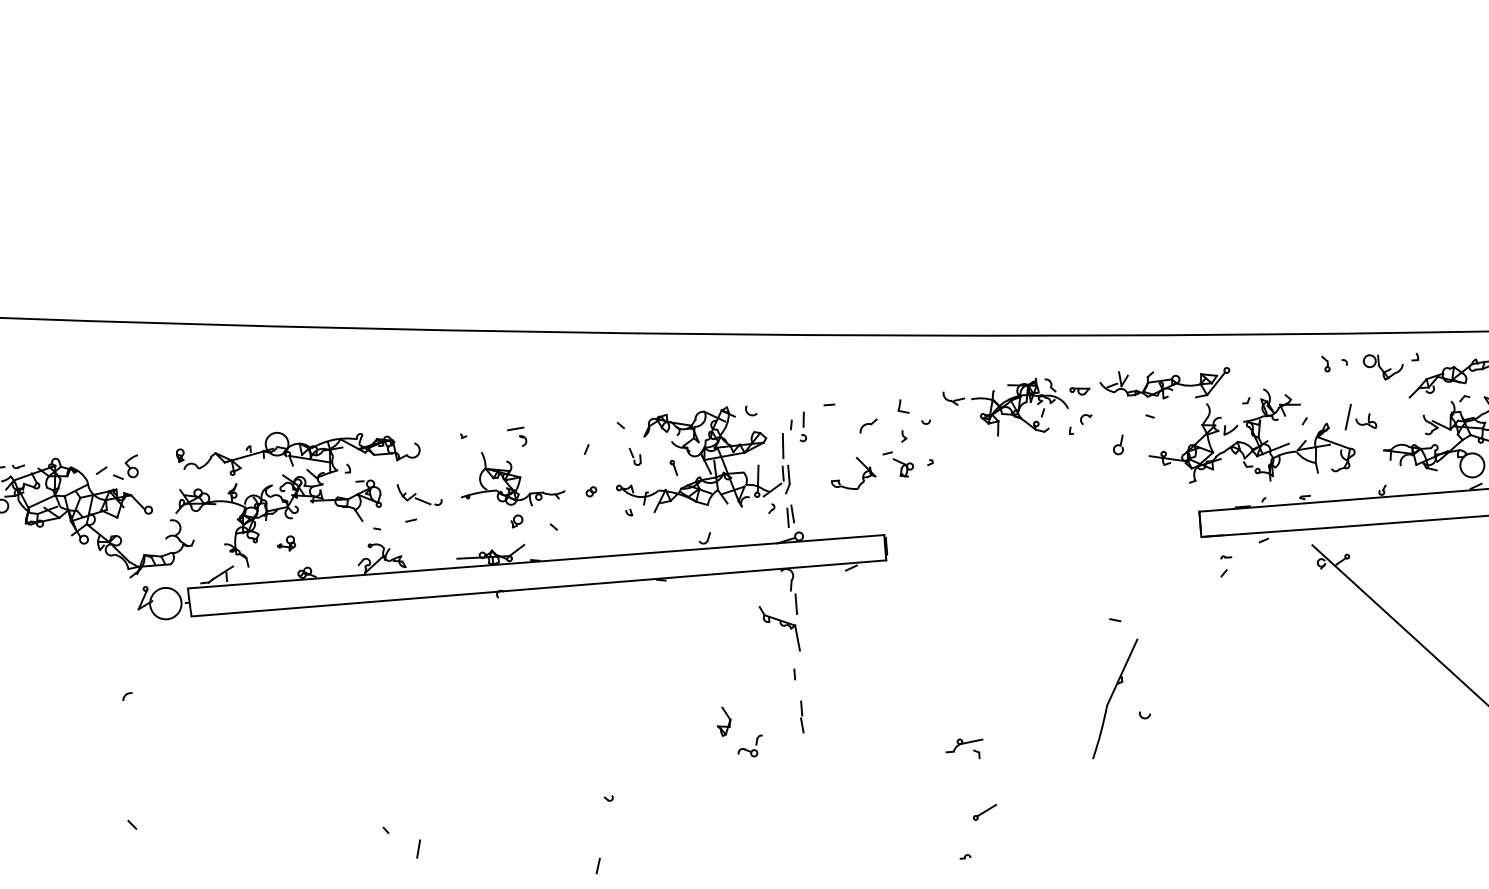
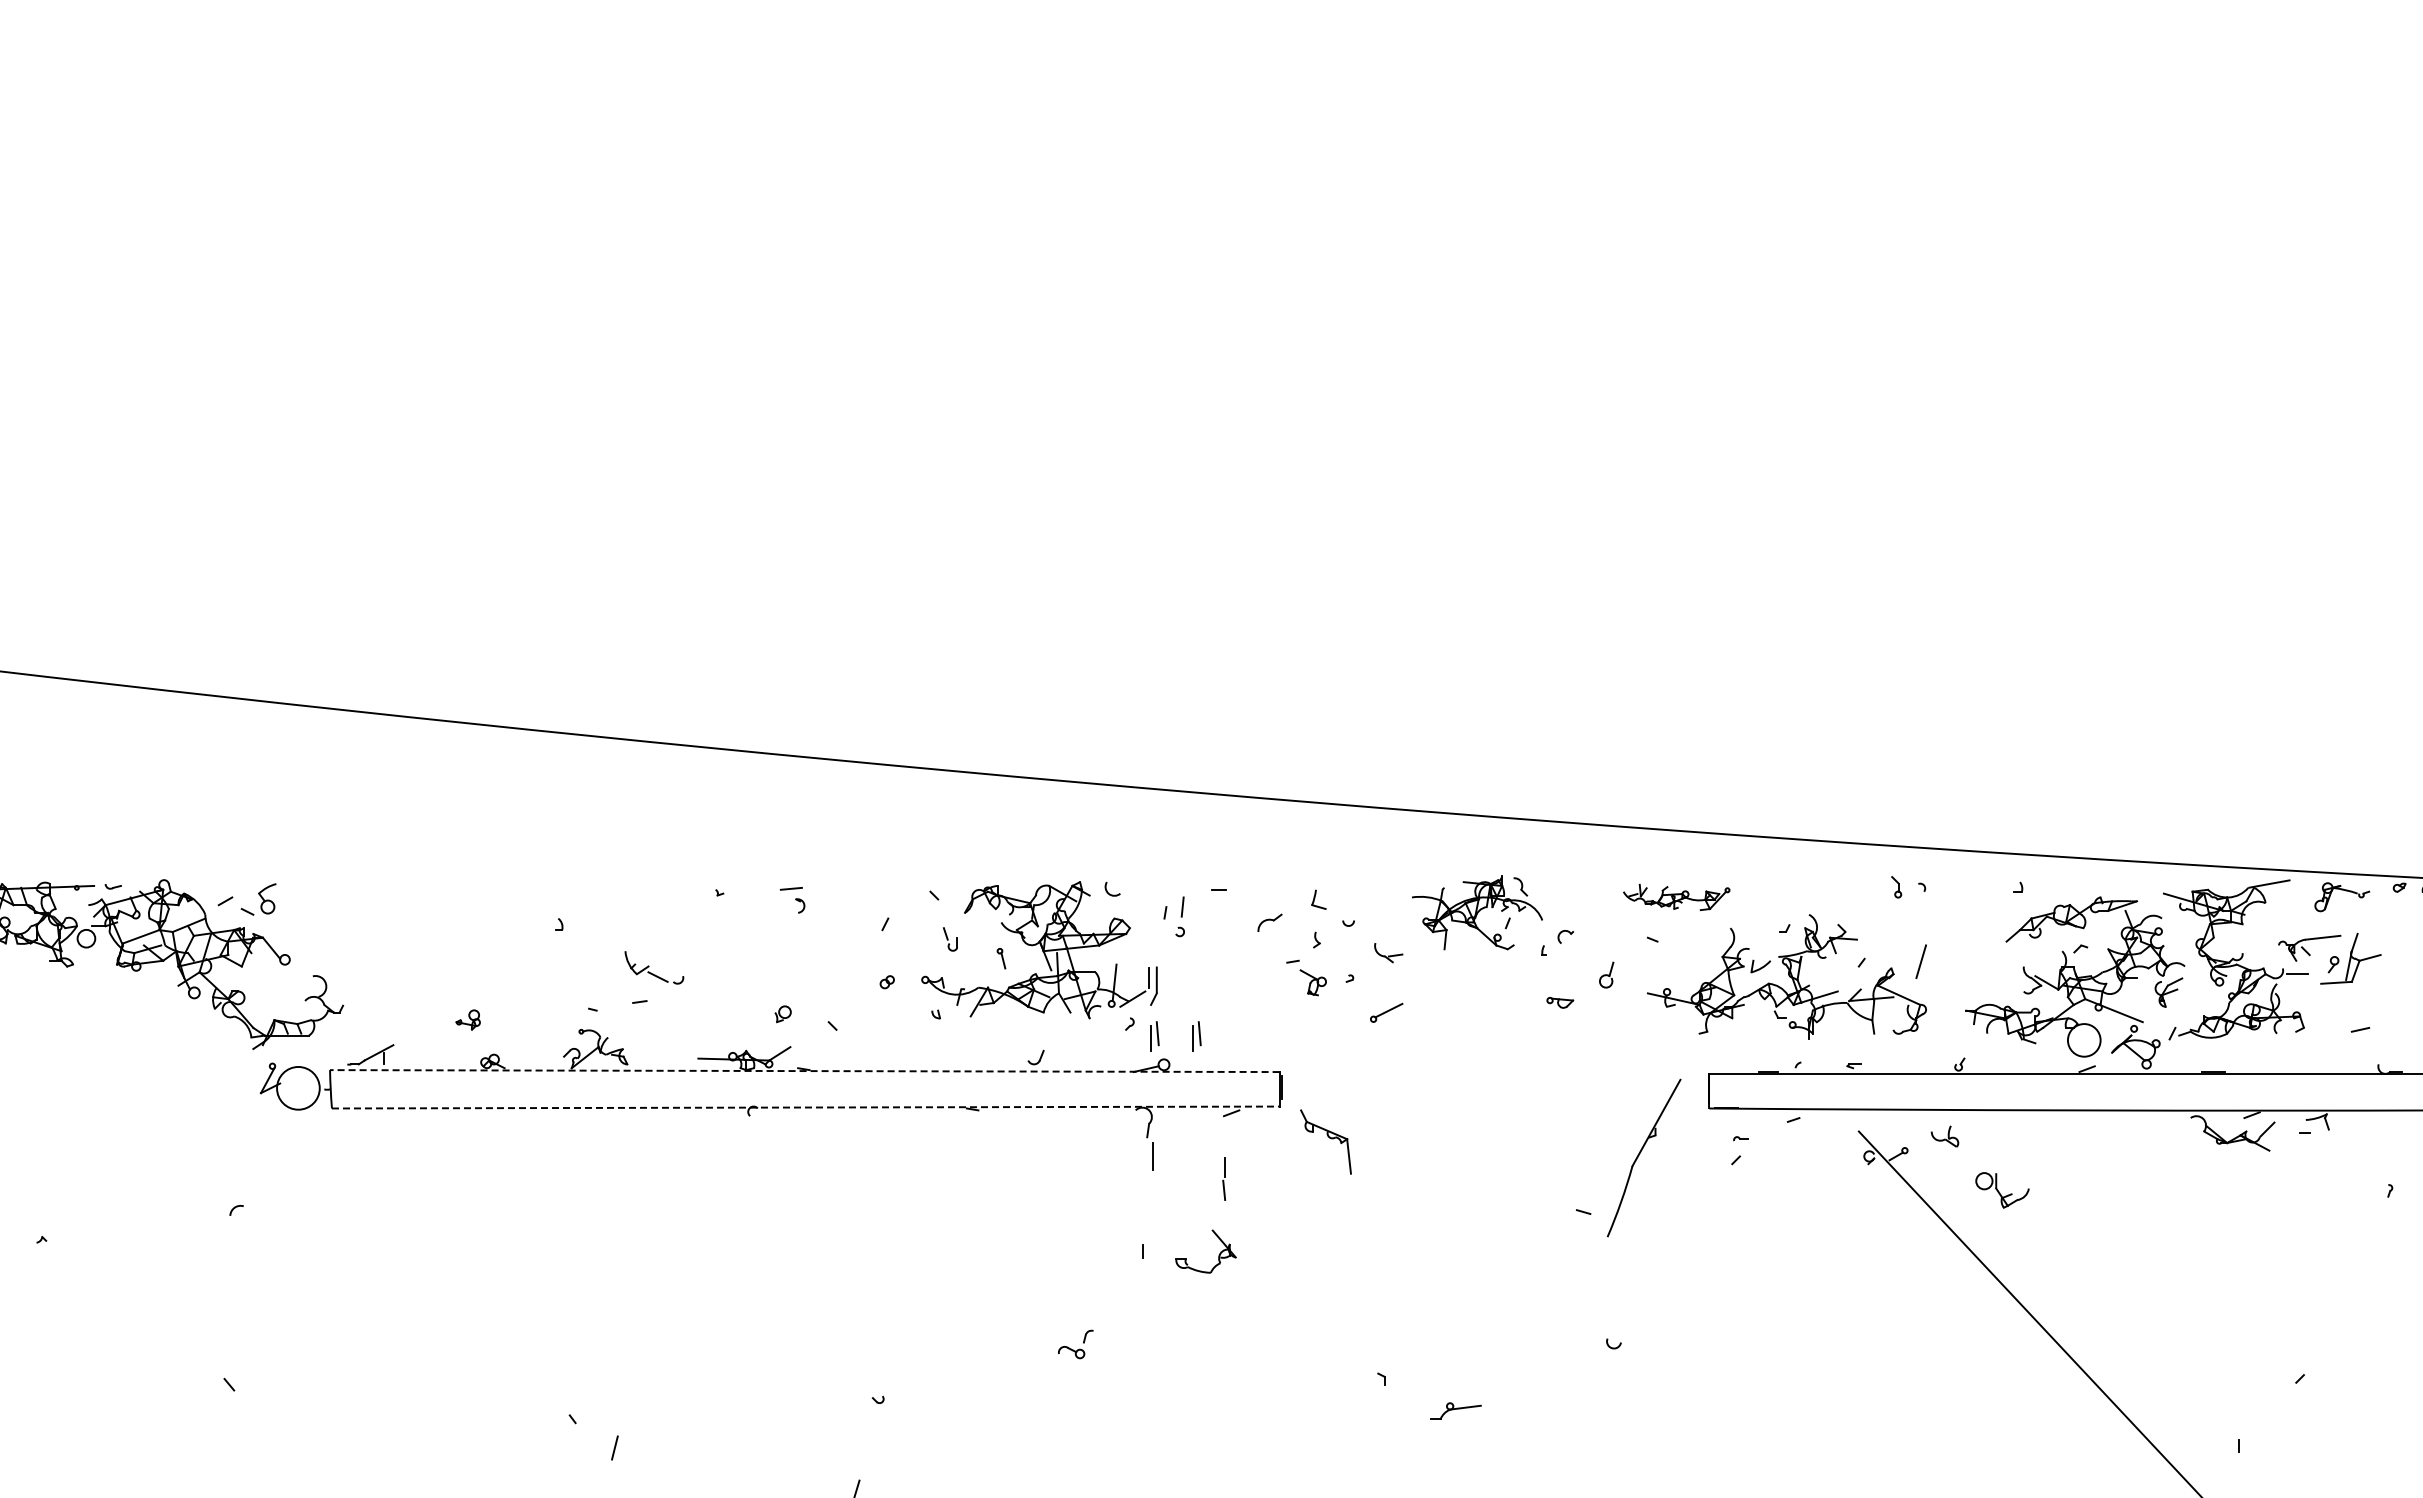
part: (1383, 367) -> (2002, 1190), moved
part: (1165, 384) -> (1676, 897), size x0.6
part: (1080, 390) -> (1560, 1002), moved
part: (953, 398) -> (1388, 953), moved
part: (1365, 421) -> (1944, 1136), moved
line: (782, 446) -> (1151, 940), removed
part: (862, 475) -> (1218, 1255), moved
part: (511, 478) -> (780, 955), removed
part: (299, 496) -> (490, 957), removed
part: (821, 513) -> (1196, 1036), added
line: (535, 562) -> (804, 1071), solid -> dashed
line: (538, 588) -> (805, 1107), solid -> dashed
part: (779, 628) -> (1325, 1141), moved
part: (1114, 698) -> (1643, 1157), moved
part: (801, 716) -> (1224, 1178), moved
part: (724, 721) -> (1042, 1307), removed
part: (964, 744) -> (1455, 1410), moved
part: (984, 812) -> (1386, 1012), moved

